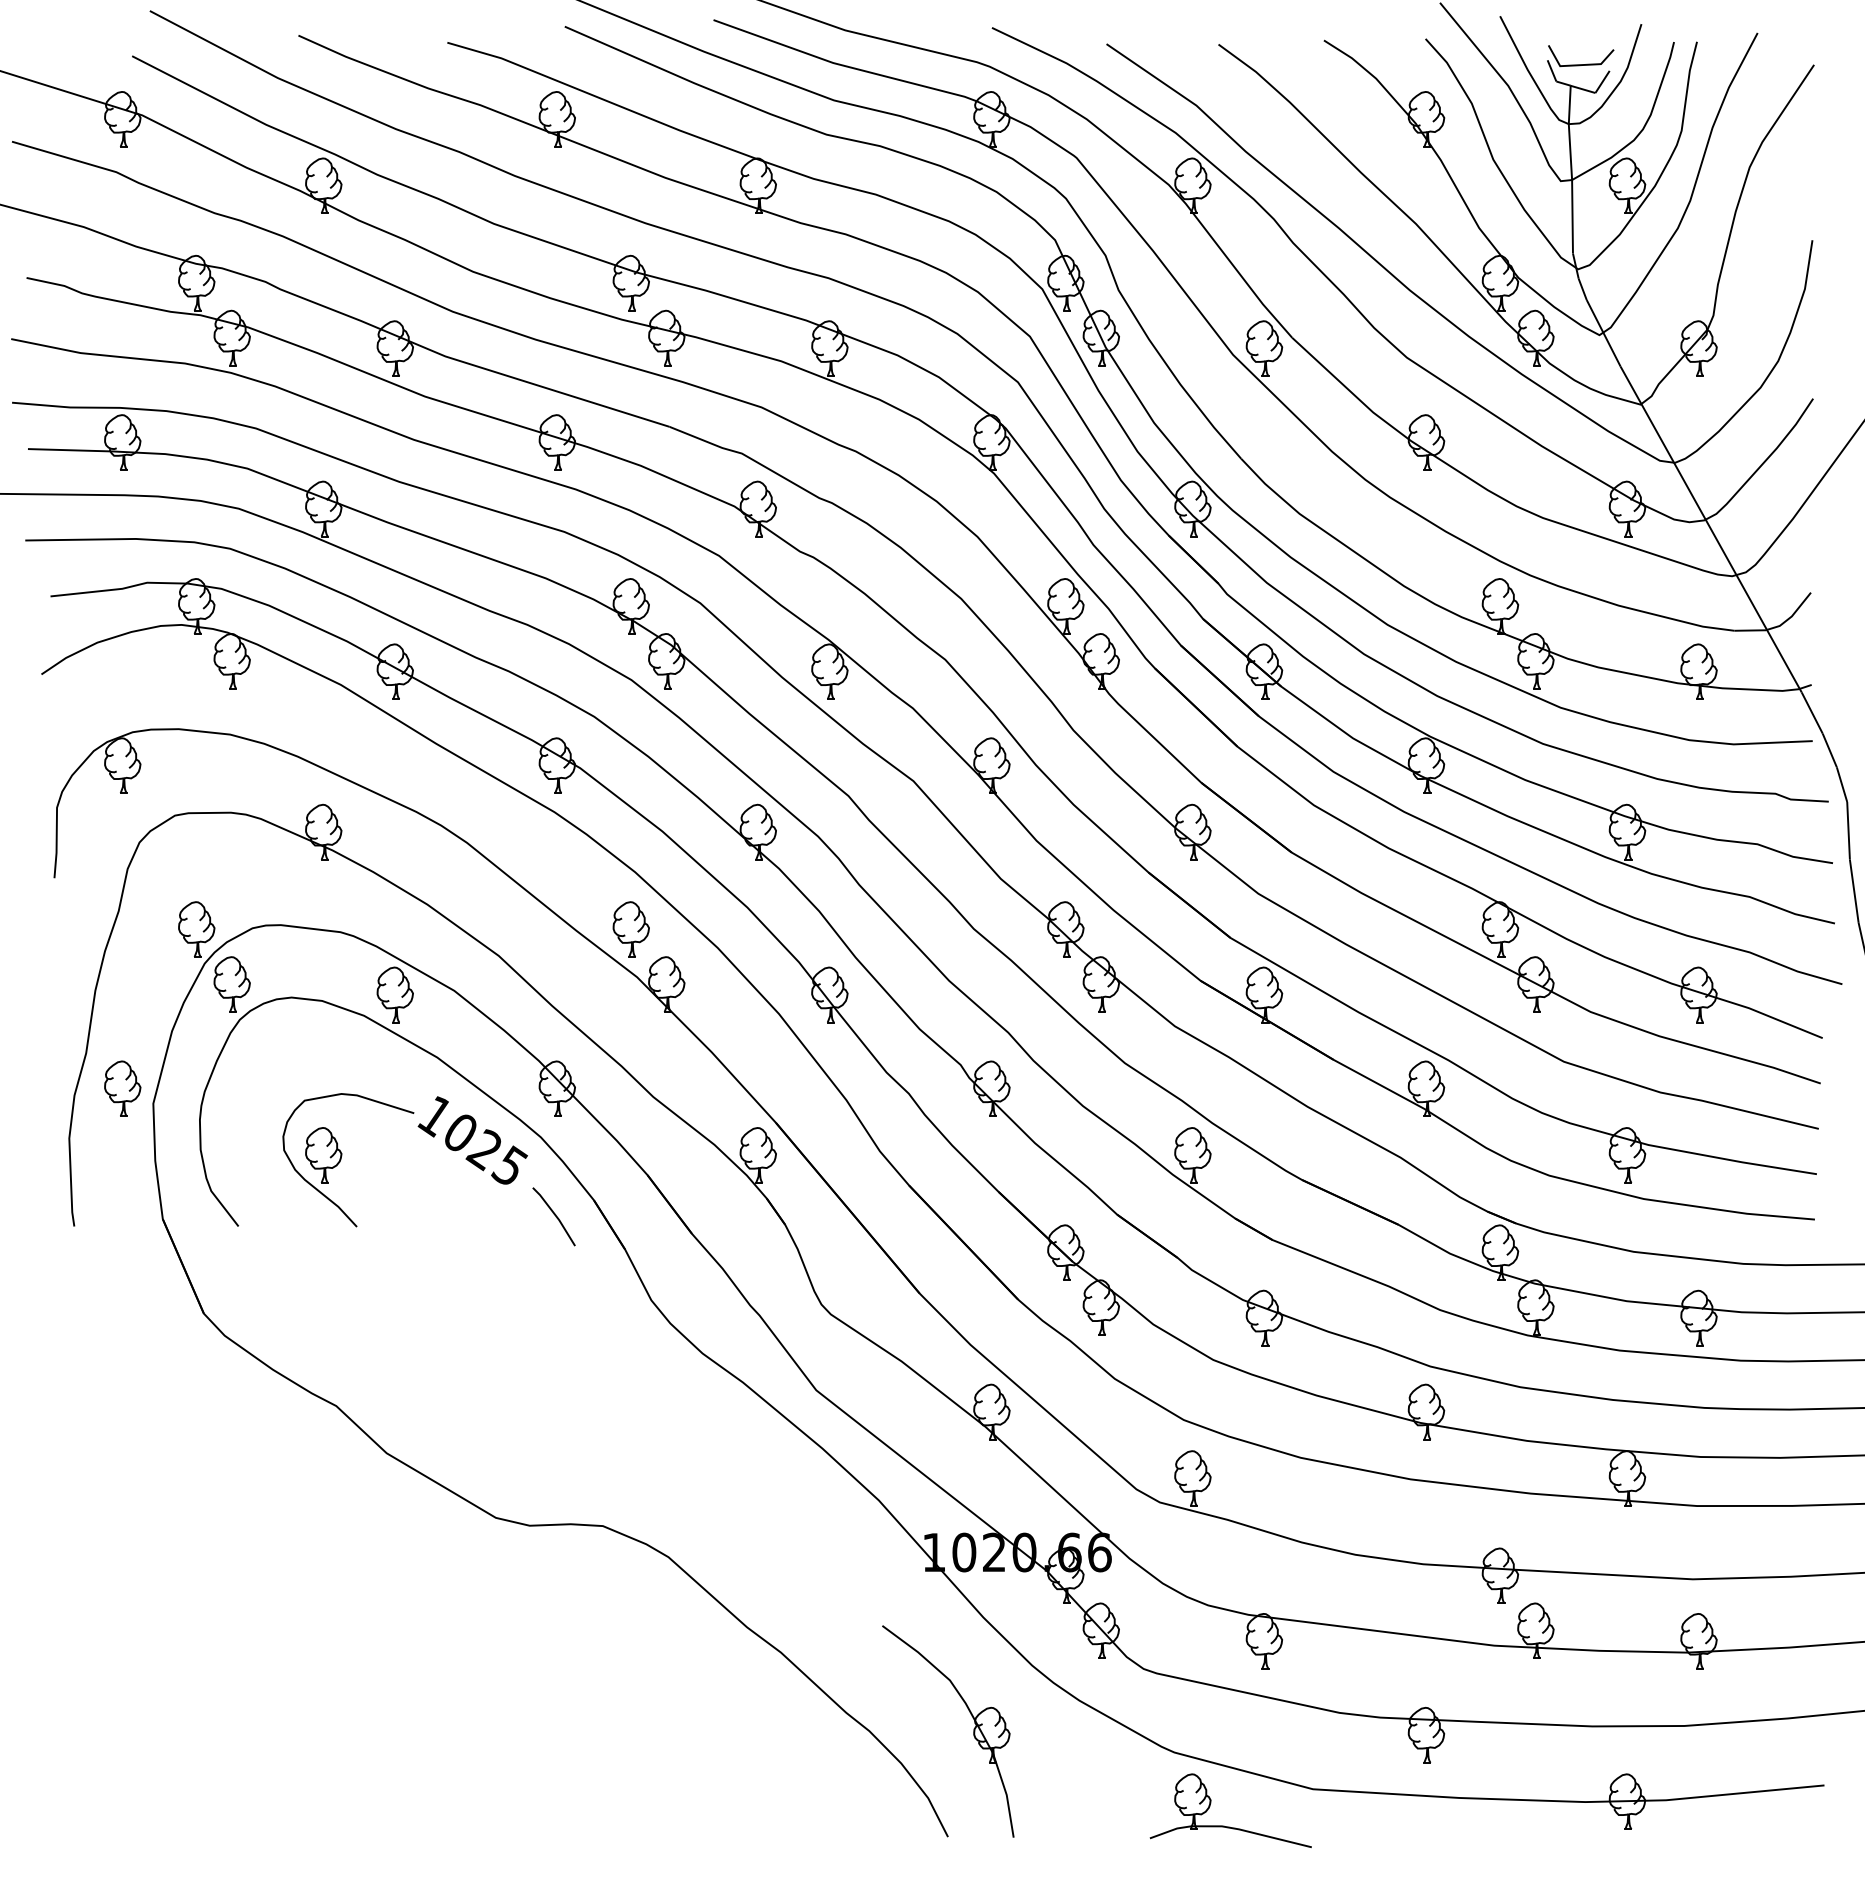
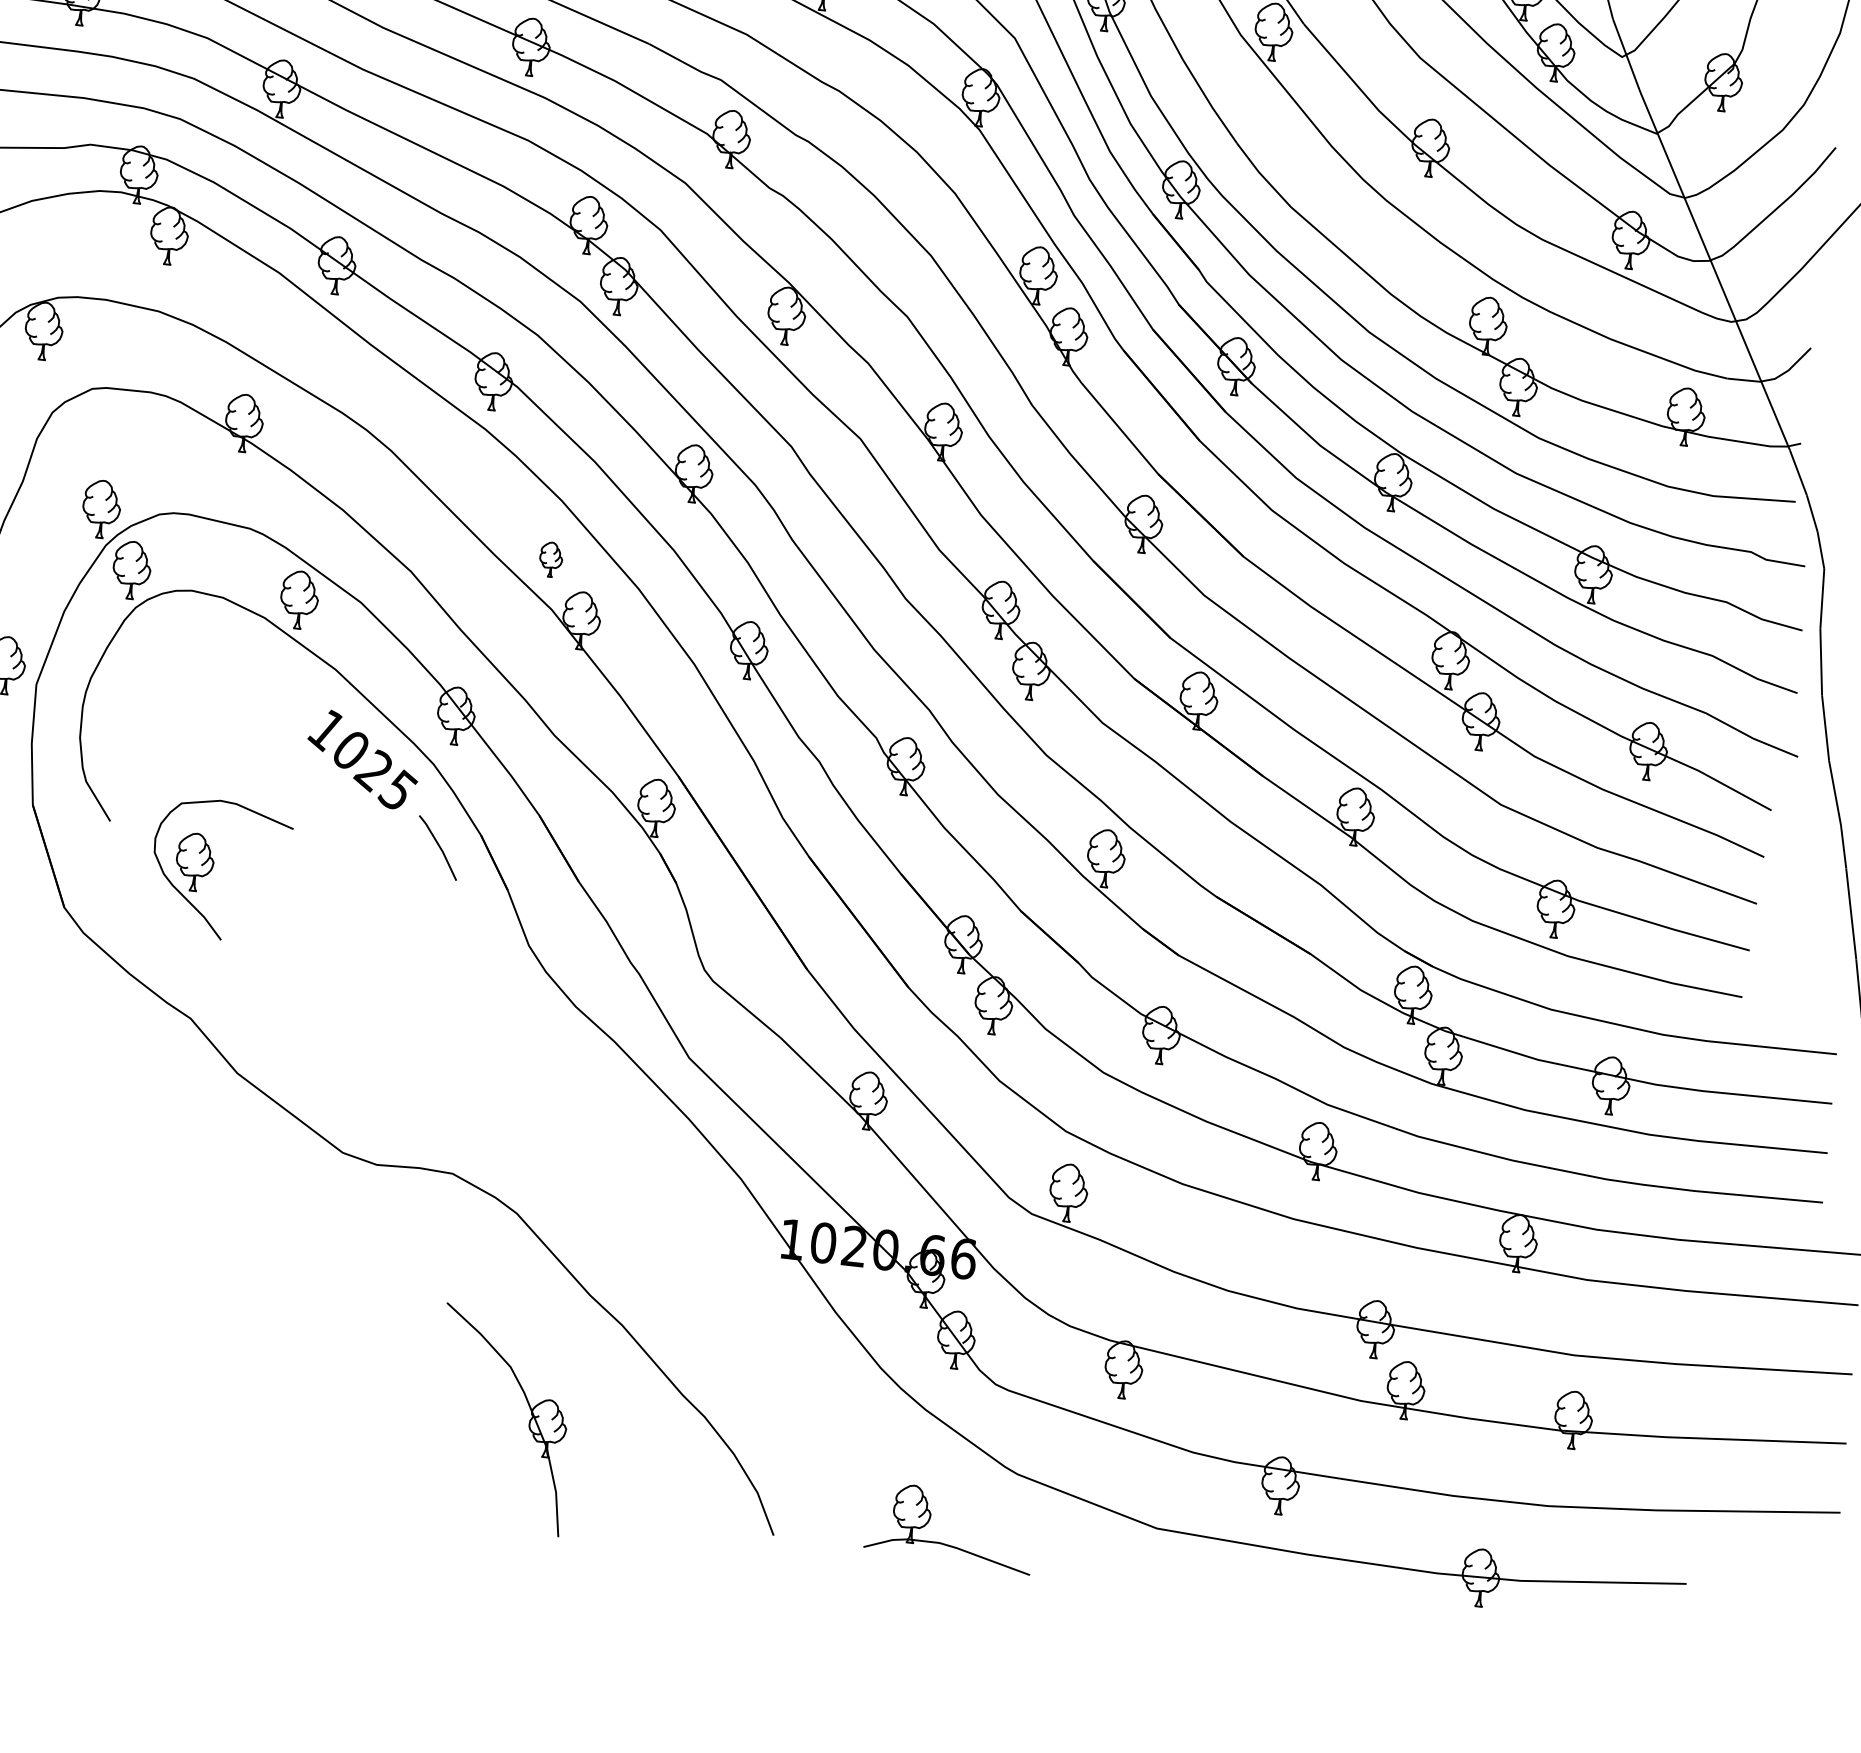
part: (630, 929) -> (550, 559), size x0.6
part: (341, 1159) -> (212, 868), moved
part: (973, 1731) -> (529, 1422), moved
part: (1230, 1826) -> (948, 1544), moved

